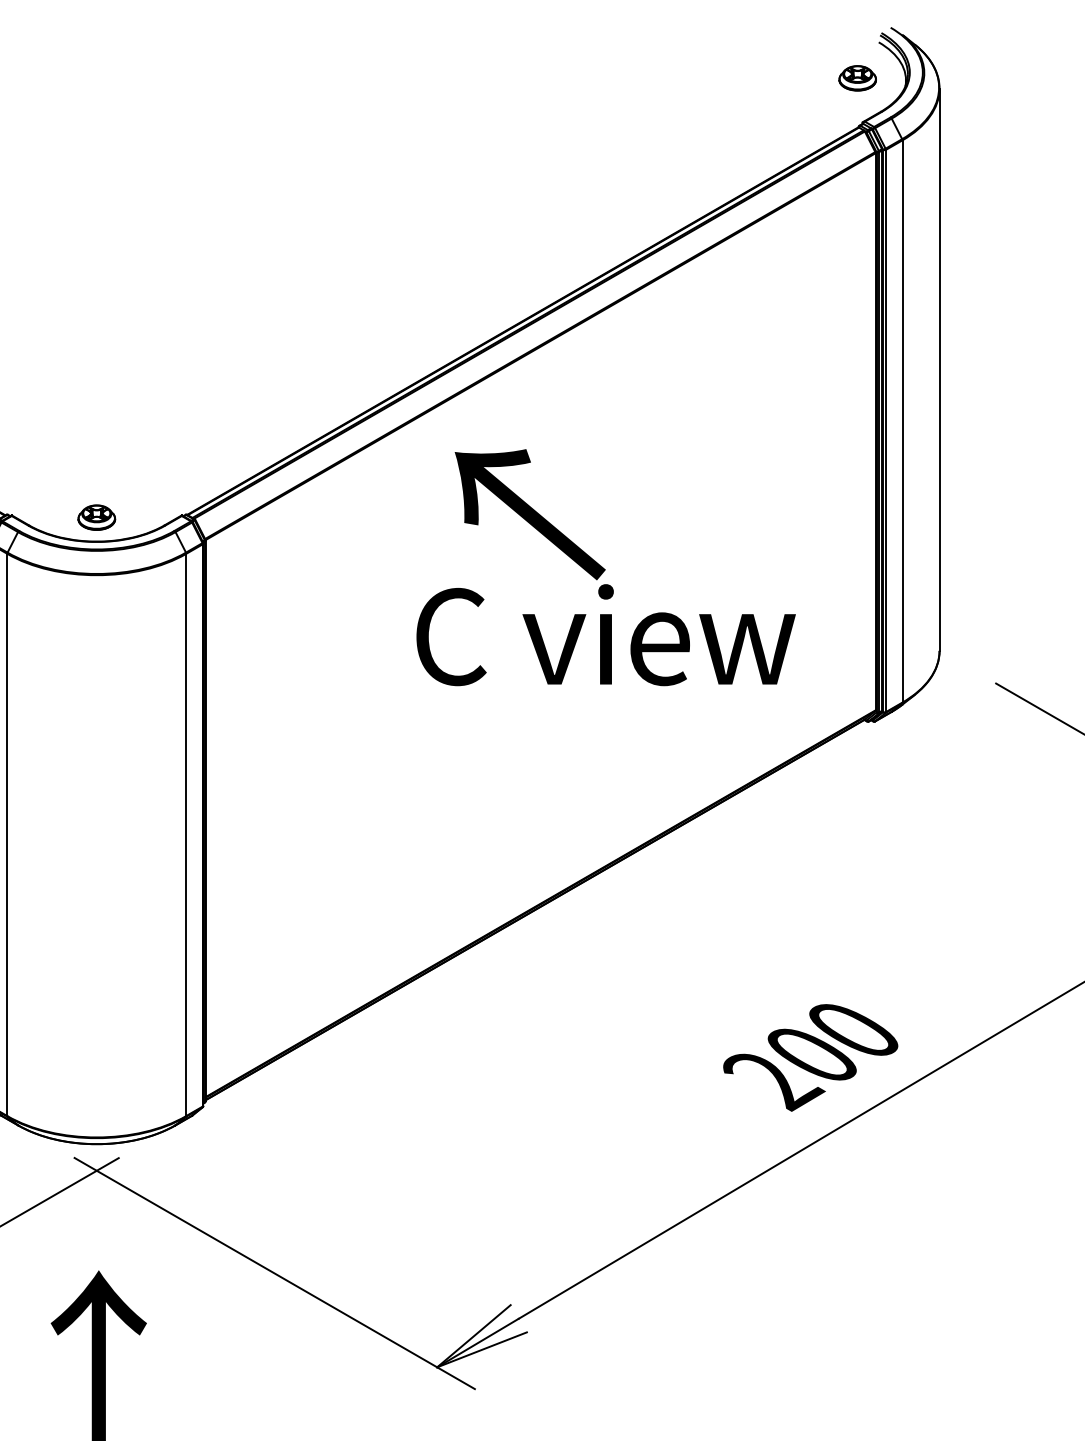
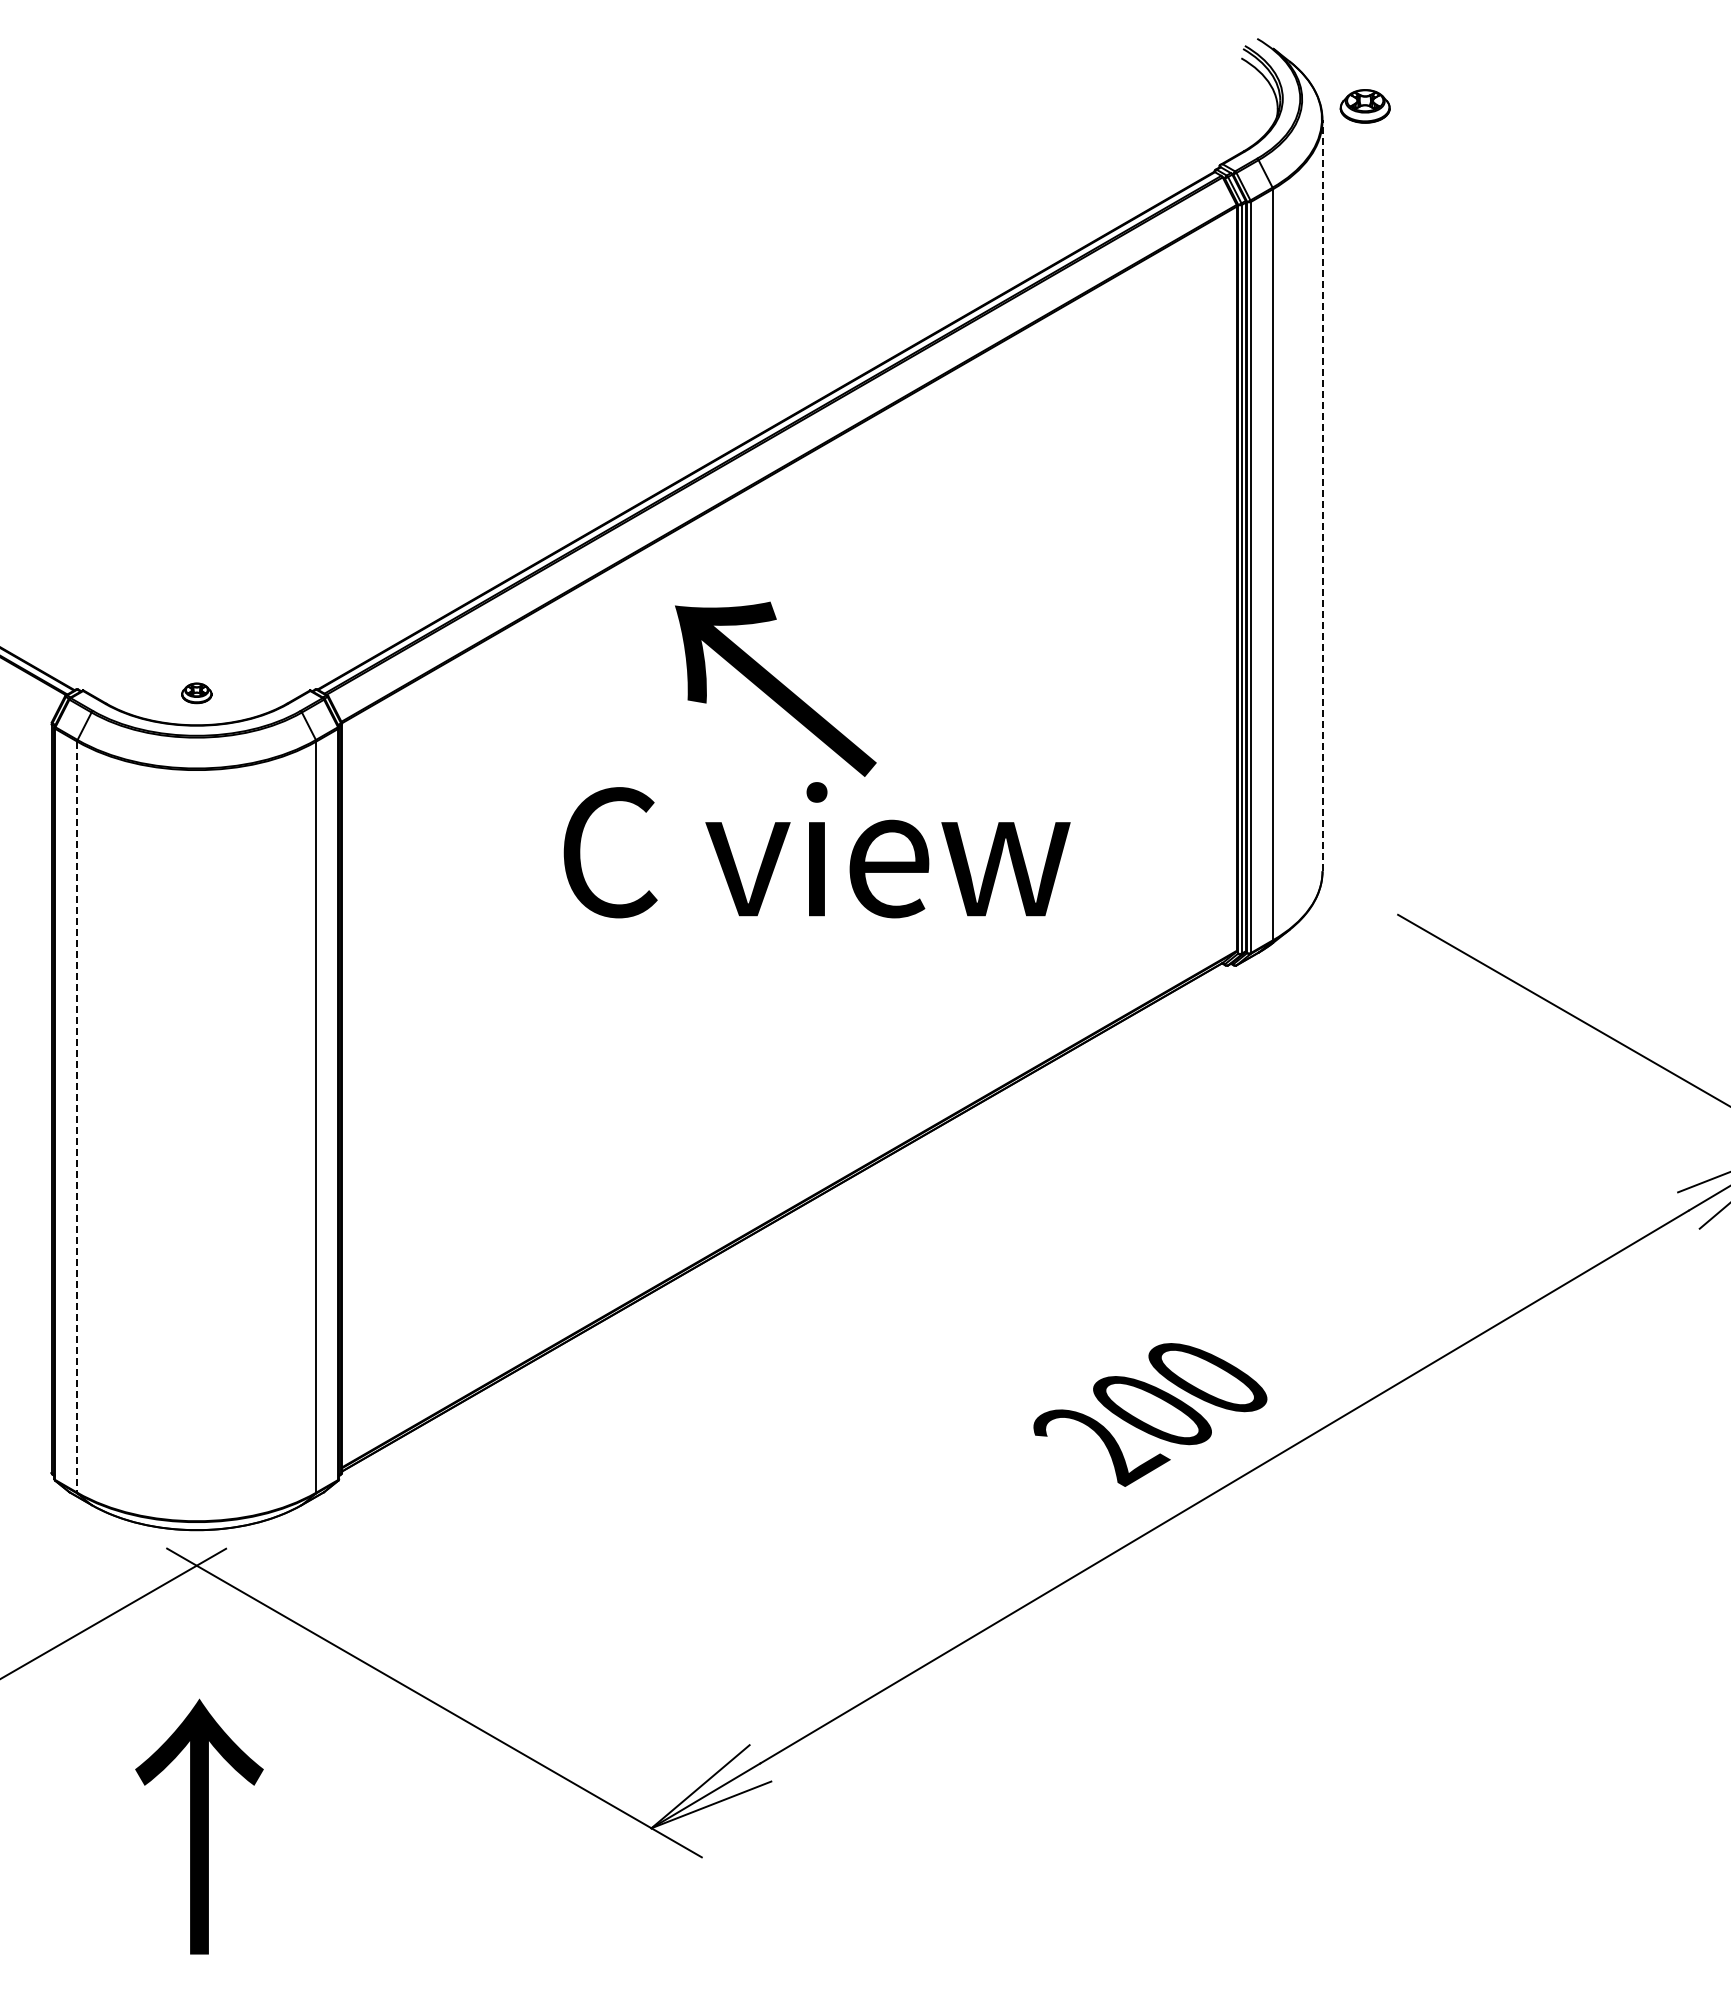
part: (857, 78) -> (1364, 106), moved
line: (939, 369) -> (1322, 495), solid -> dashed
part: (96, 517) -> (196, 693), size x0.6
text: (605, 635) -> (816, 850), moved
line: (7, 835) -> (77, 1117), solid -> dashed

